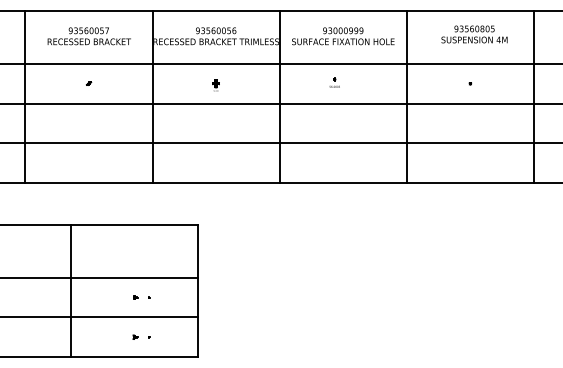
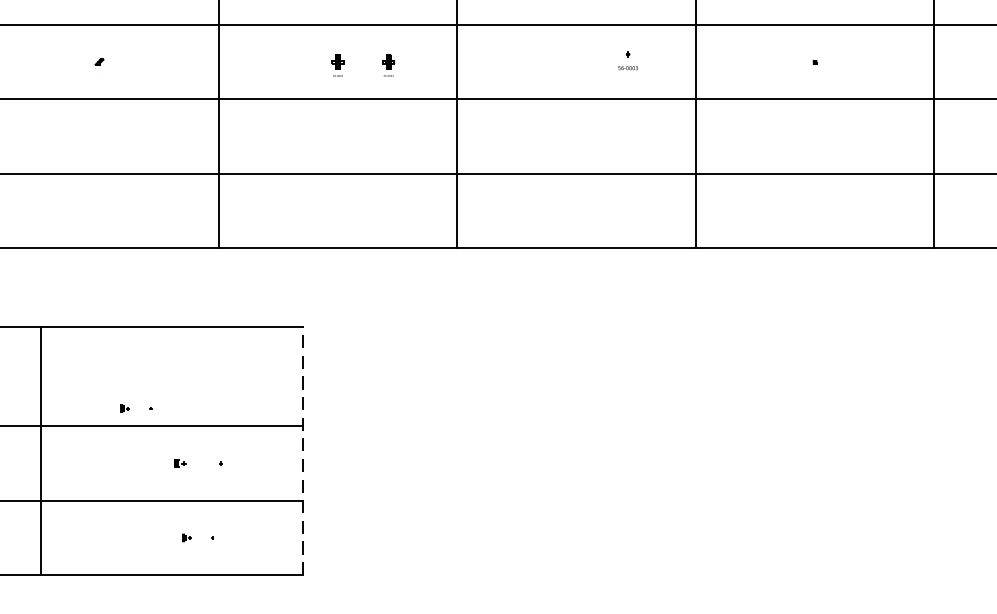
part: (334, 82) -> (627, 59), moved
part: (242, 85) -> (387, 65), added
part: (108, 267) -> (136, 407), added
line: (70, 290) -> (40, 450), moved
line: (197, 290) -> (303, 450), solid -> dashed
part: (141, 297) -> (197, 463), size x1.6

